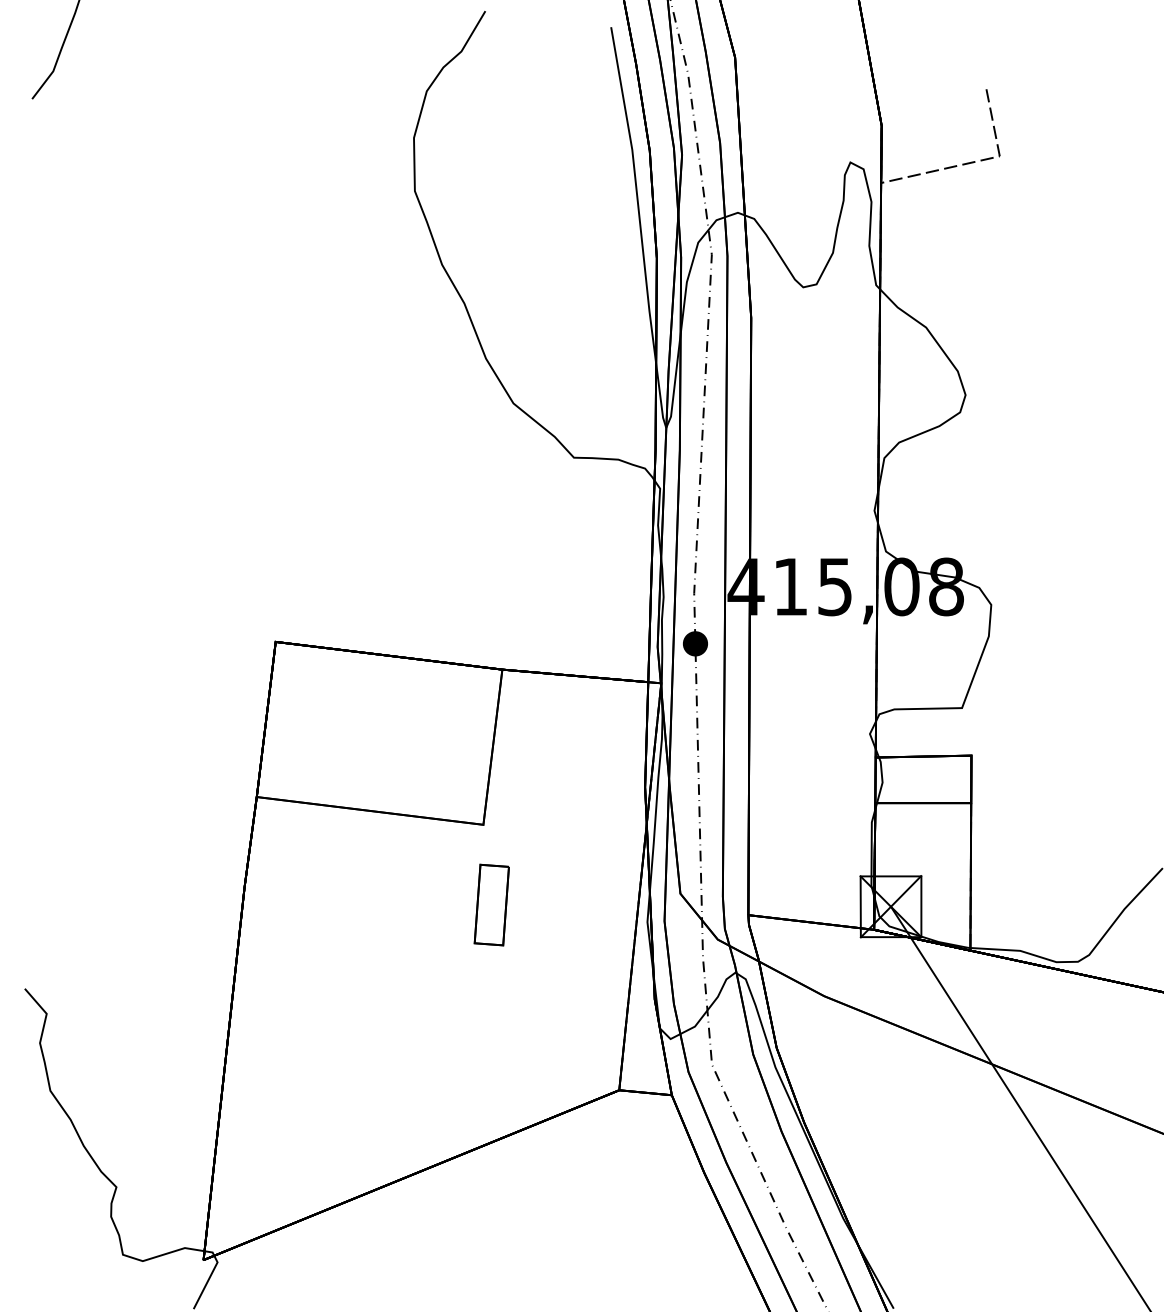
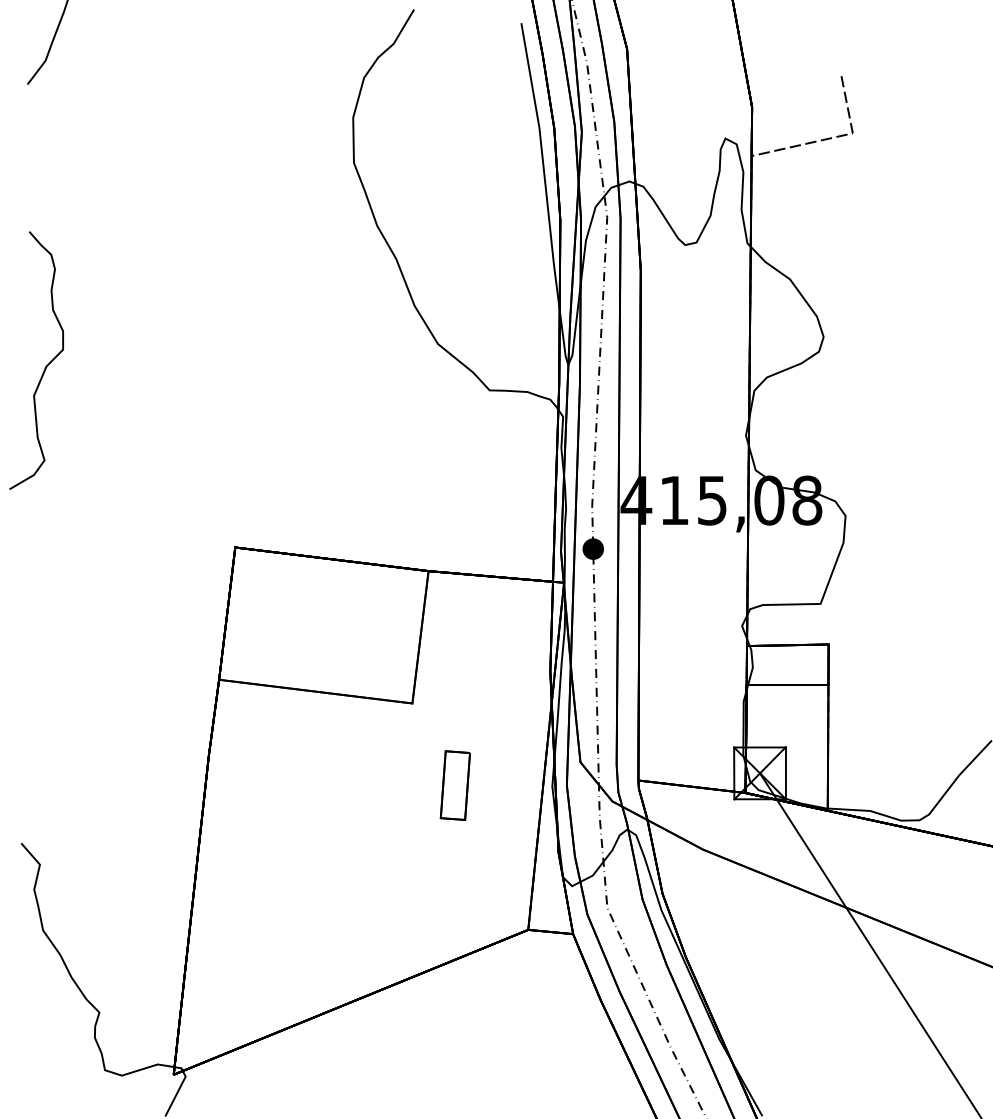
curve: (53, 429) -> (45, 366), added
part: (491, 904) -> (455, 785), moved

